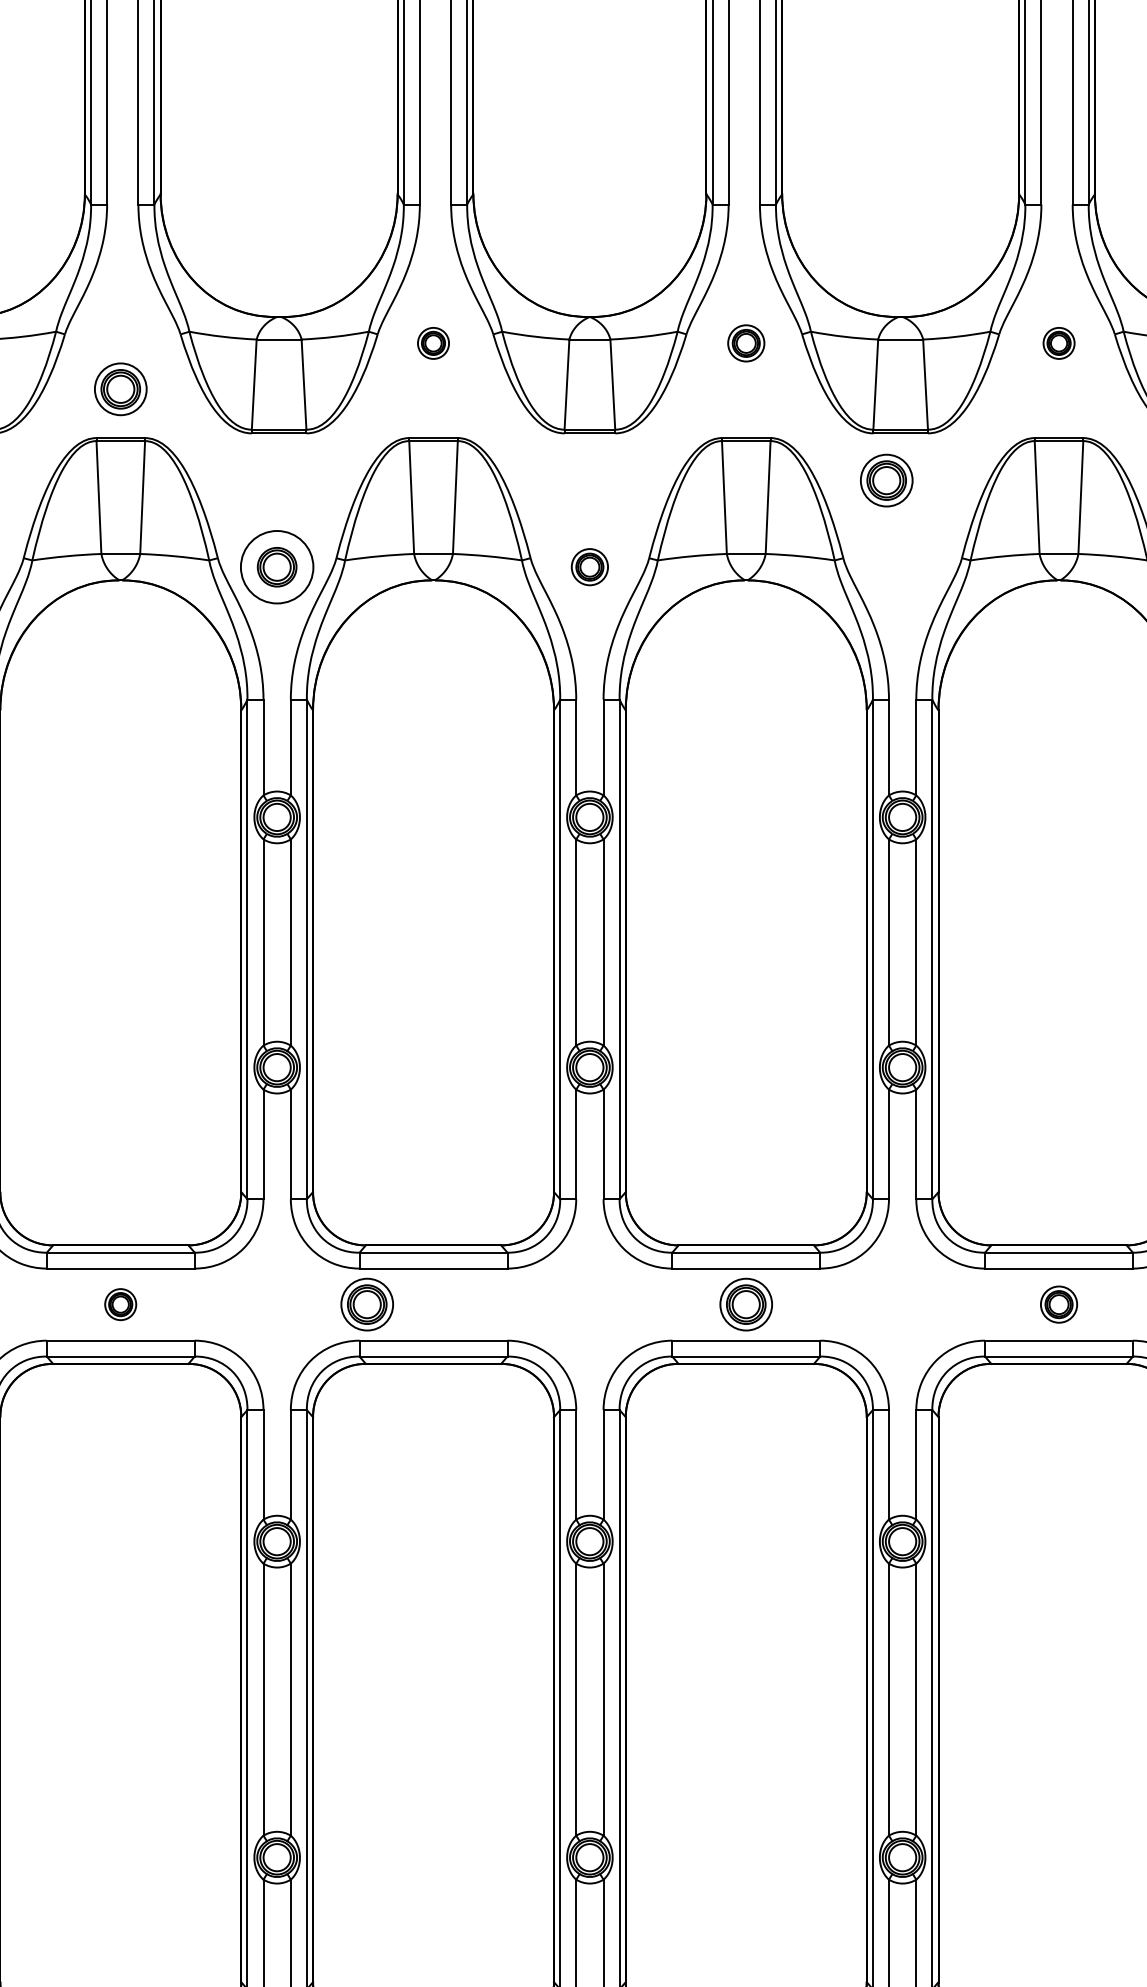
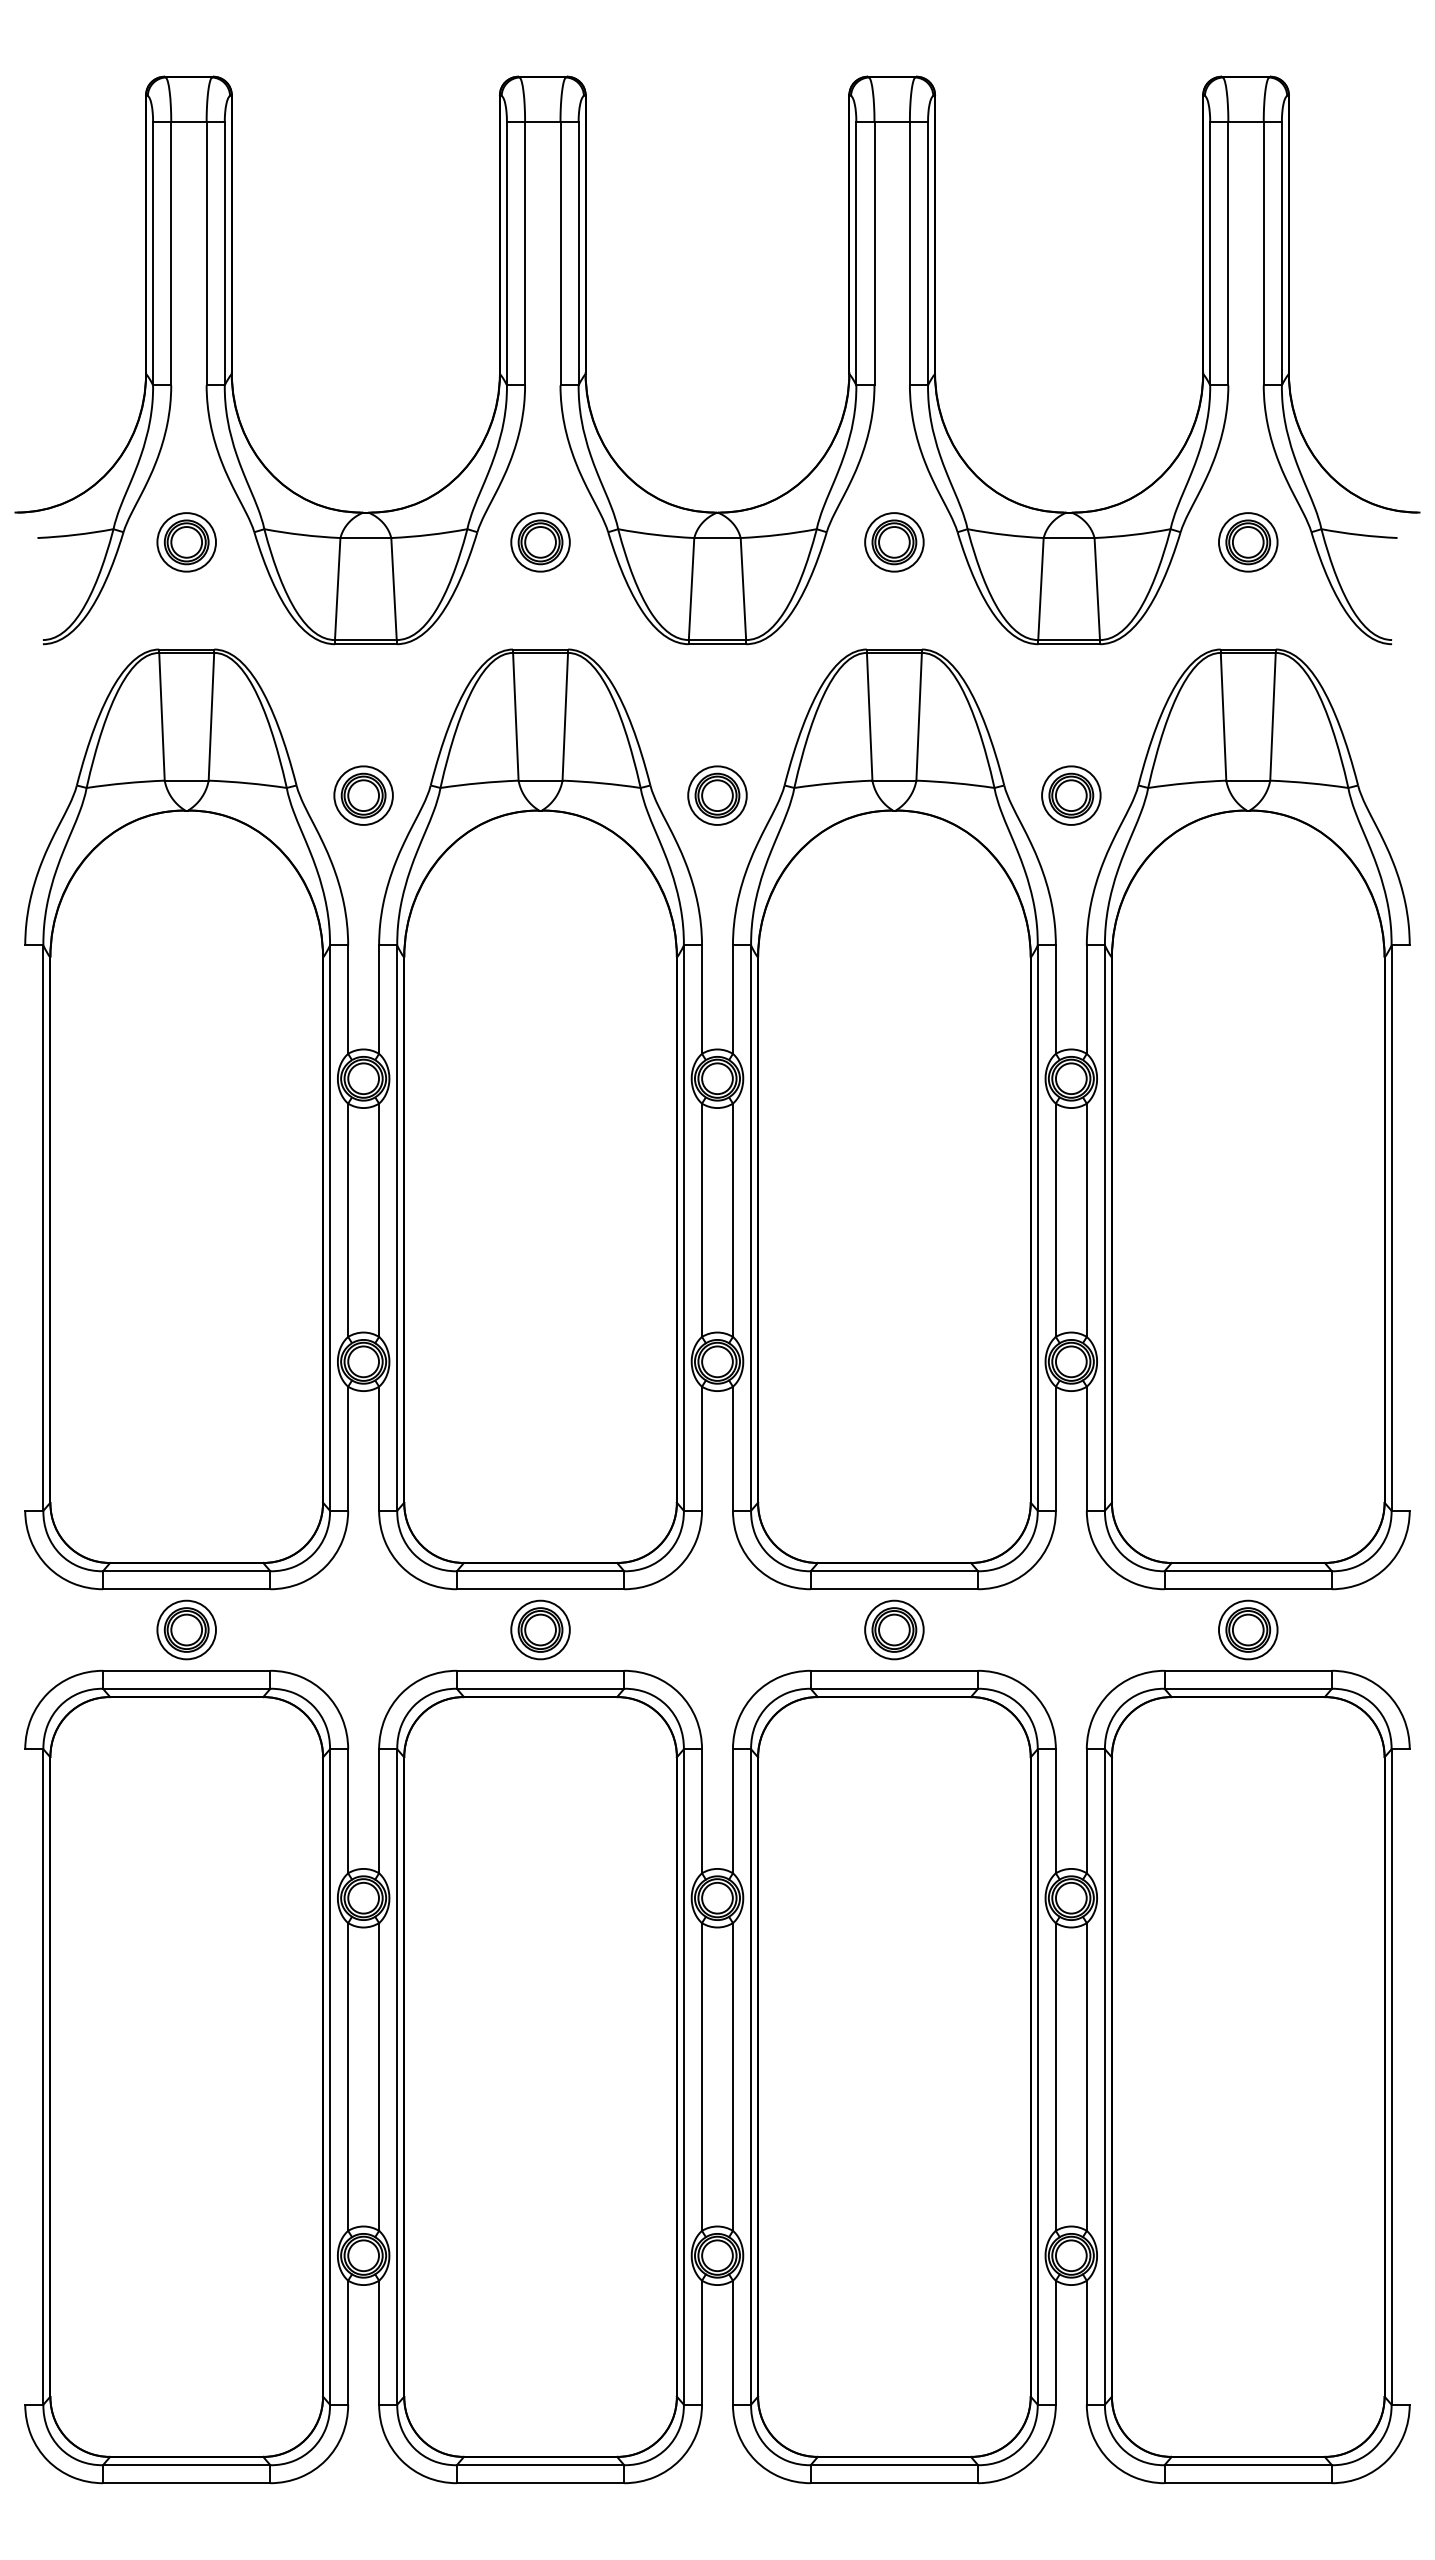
part: (433, 343) -> (540, 542), size x1.67
part: (746, 343) -> (894, 542), size x1.43
part: (1059, 343) -> (1248, 542), size x1.67
part: (120, 389) -> (186, 542), moved
part: (886, 480) -> (1071, 795), moved
circle: (277, 567) -> (363, 795), size x0.71
part: (589, 567) -> (717, 795), size x1.43
part: (120, 1304) -> (186, 1629), size x1.67
part: (367, 1304) -> (540, 1629), moved
part: (1059, 1304) -> (1248, 1629), size x1.43

